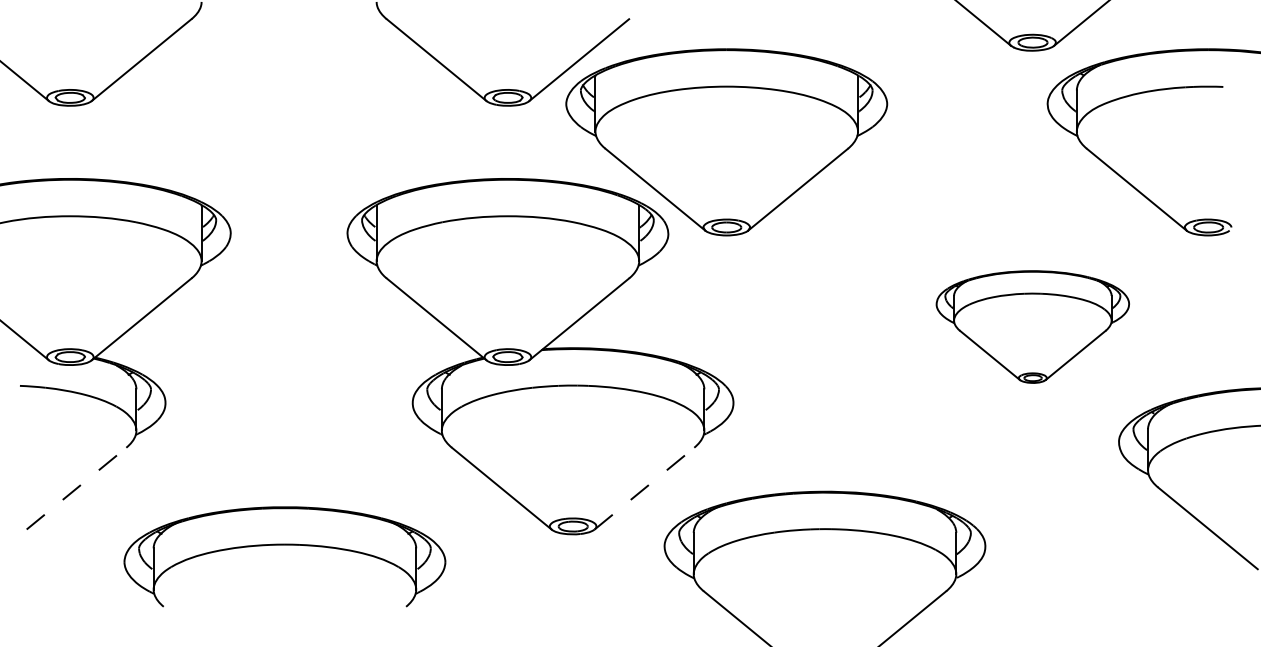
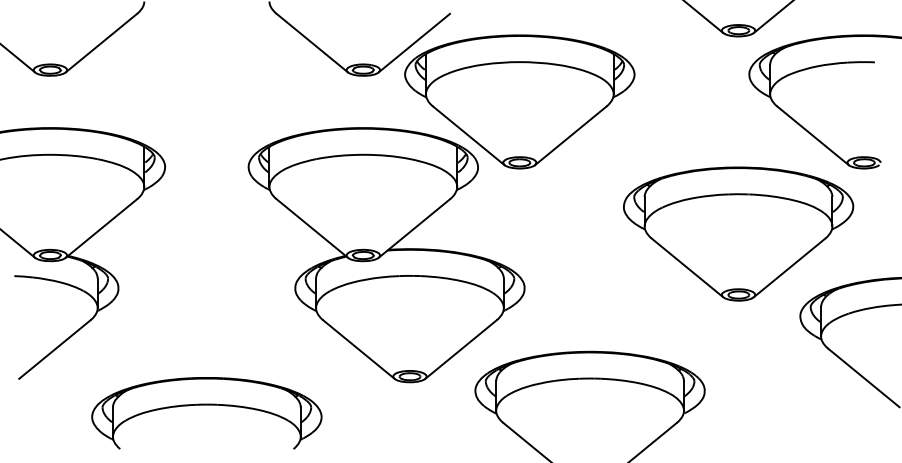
part: (1032, 326) -> (738, 233), size x1.67
line: (77, 488) -> (55, 349), dashed -> solid
line: (645, 488) -> (461, 349), dashed -> solid
part: (284, 545) -> (206, 405), moved

